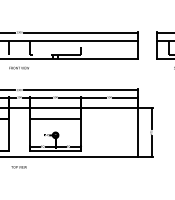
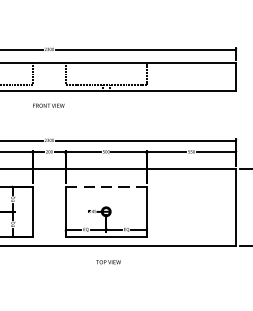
line: (55, 119) -> (106, 186), solid -> dashed
text: (18, 167) -> (107, 262), moved

